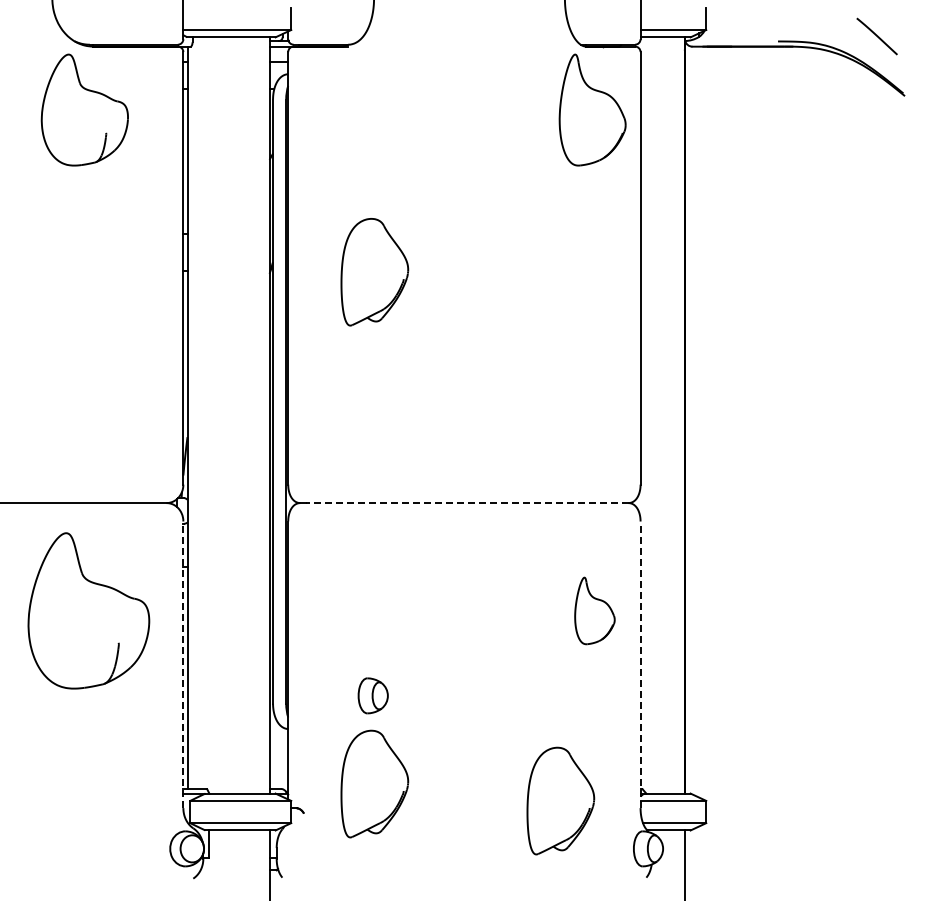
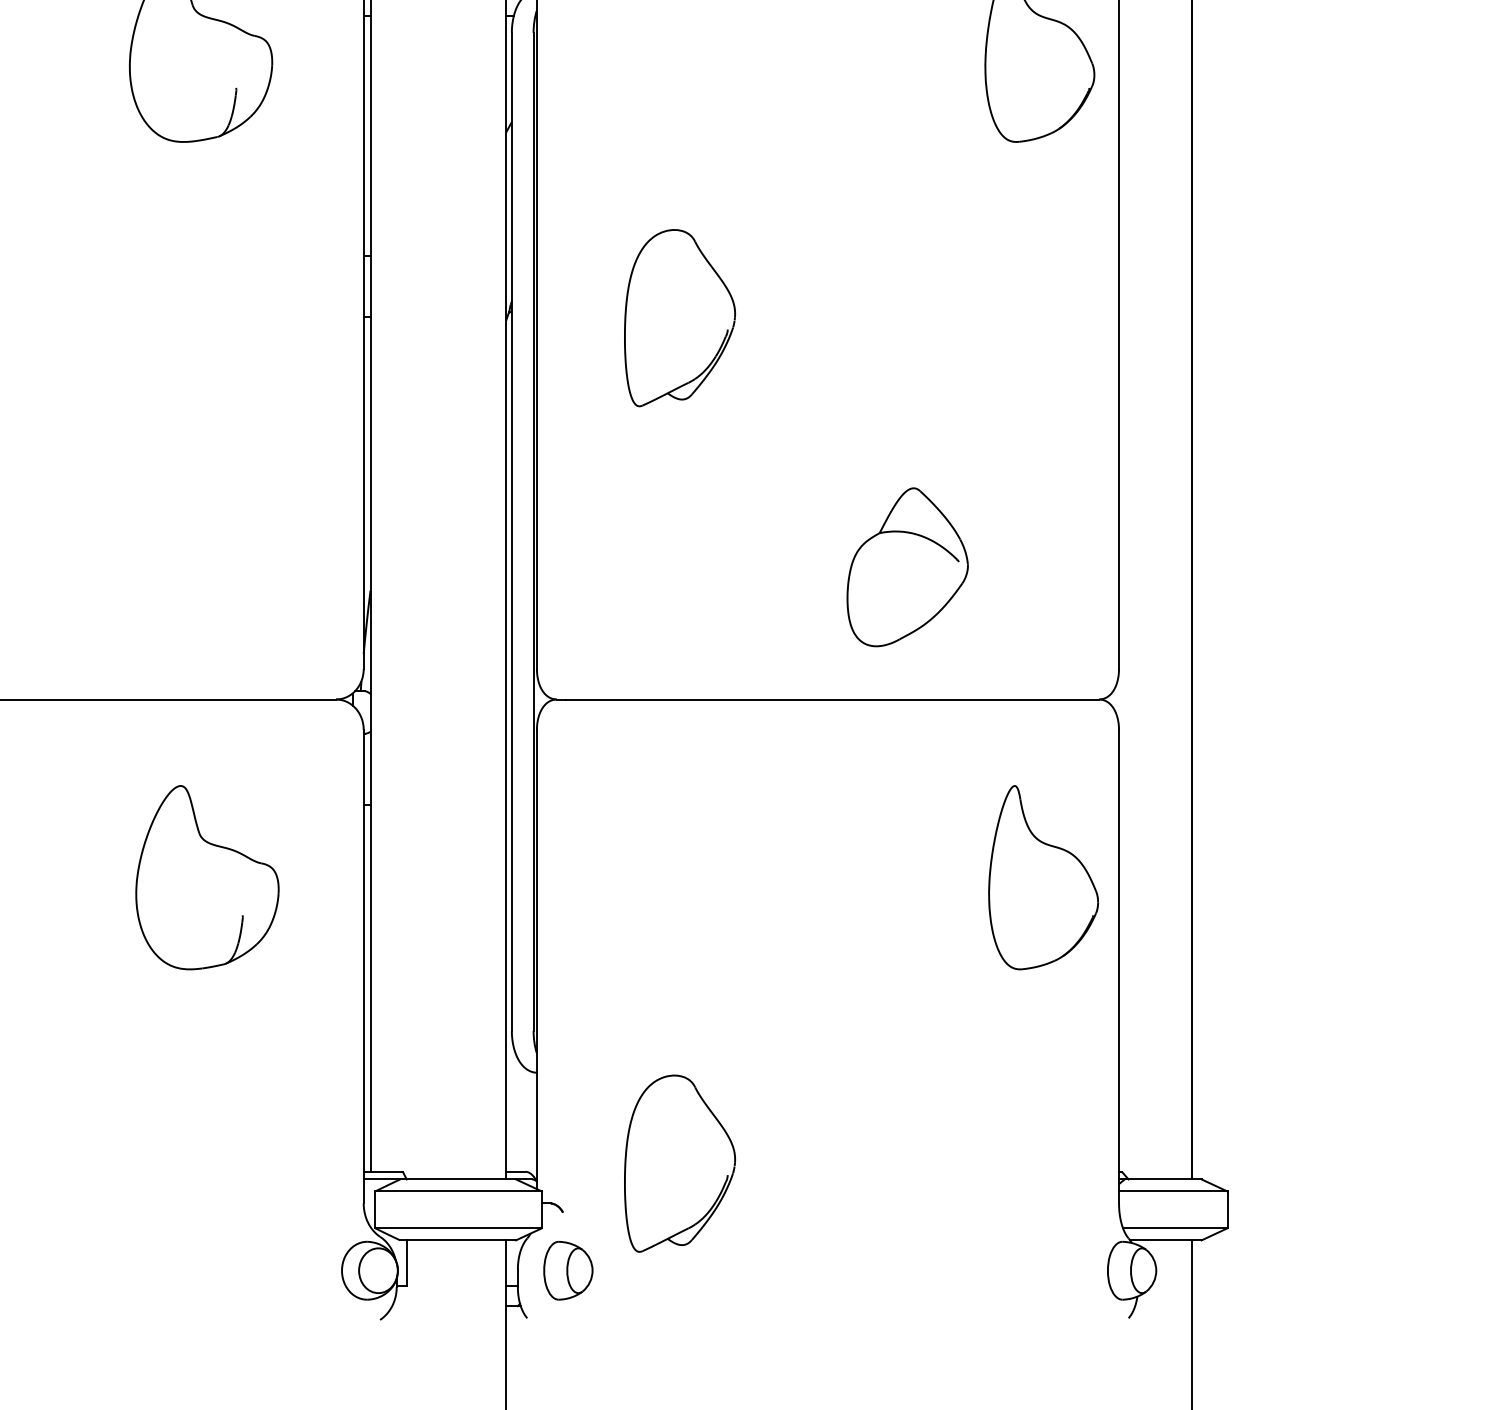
part: (512, 422) -> (907, 566), added
line: (466, 503) -> (831, 700), dashed -> solid
part: (88, 610) -> (206, 876), size x0.71
part: (594, 610) -> (1042, 876), size x1.67
line: (183, 664) -> (363, 966), dashed -> solid
line: (640, 664) -> (1118, 966), dashed -> solid
part: (372, 695) -> (567, 1270), moved
part: (560, 800) -> (986, 1190), removed

